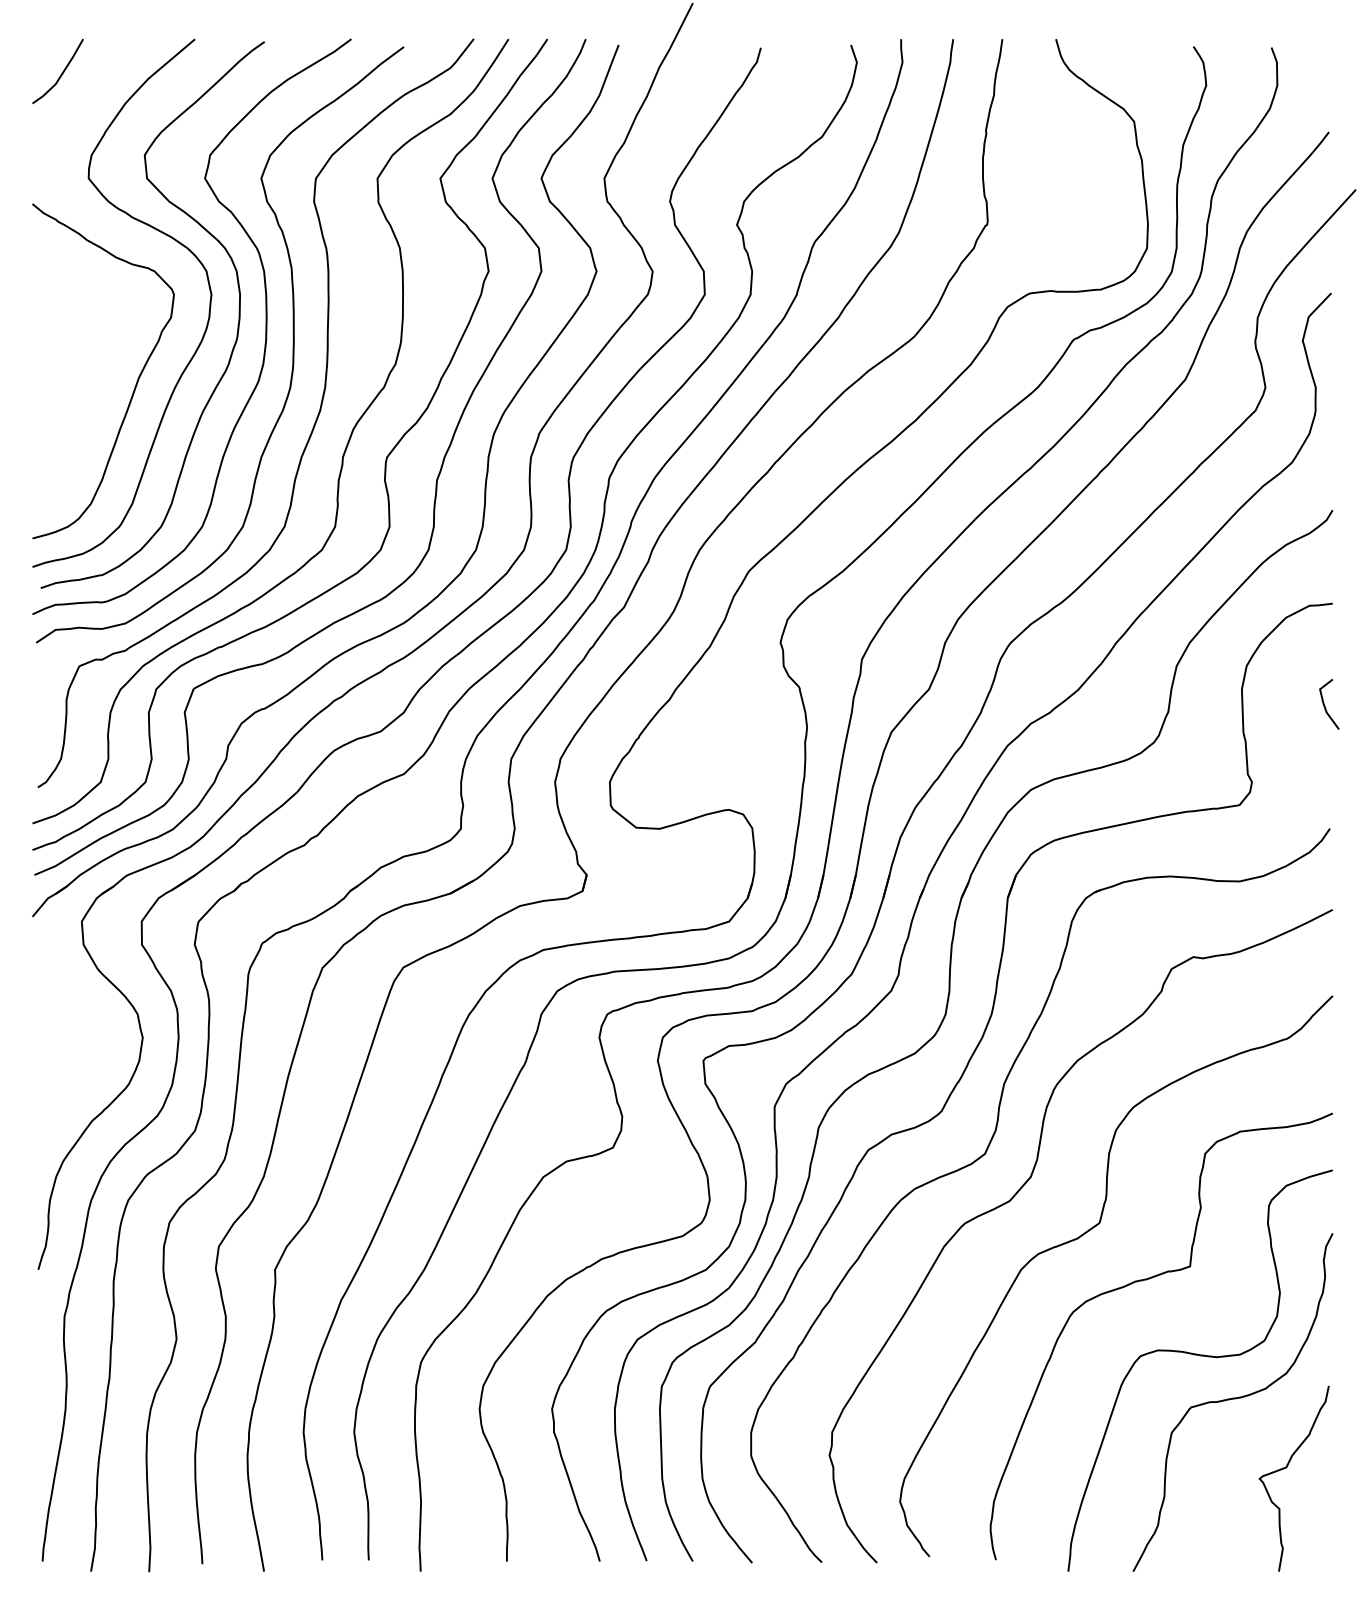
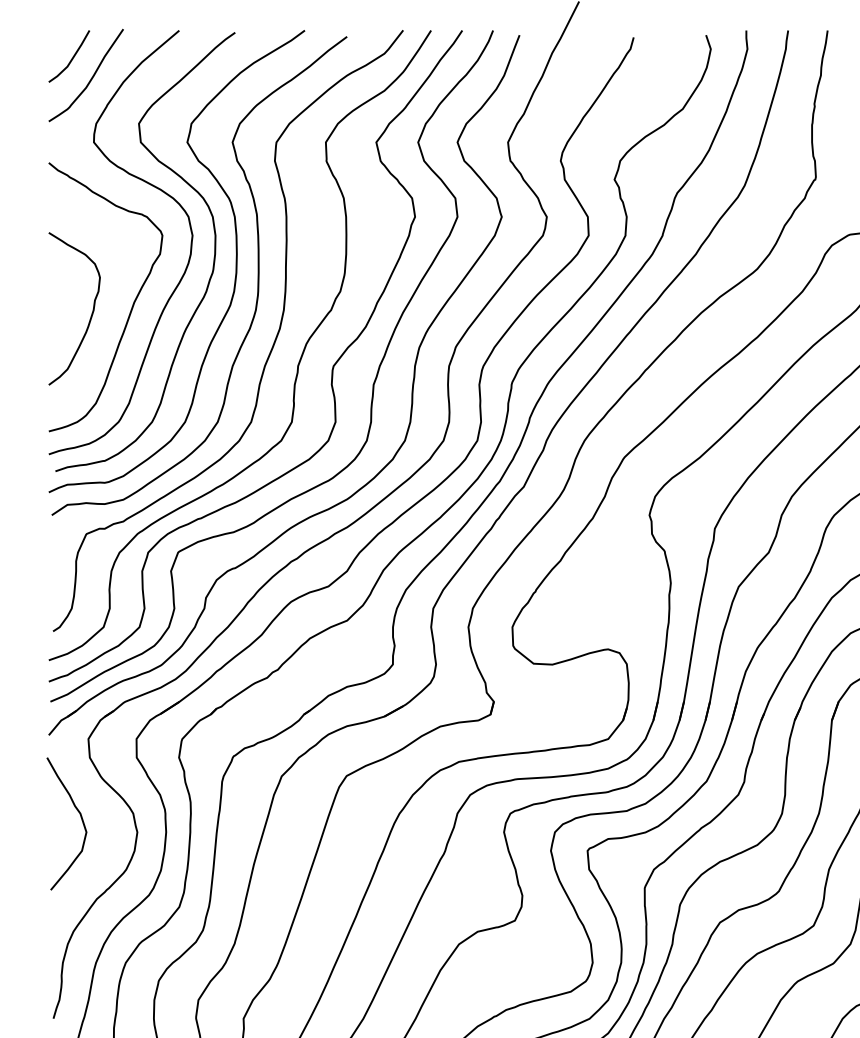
curve: (84, 99) -> (90, 78), added
curve: (85, 392) -> (91, 314), added
curve: (72, 1020) -> (80, 818), added

